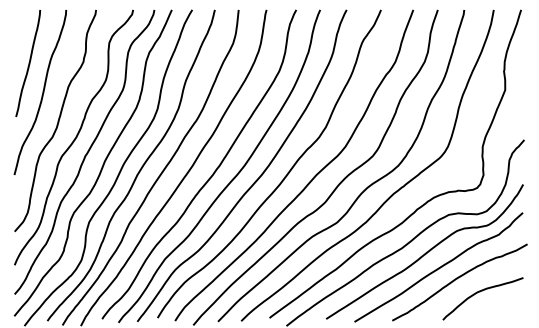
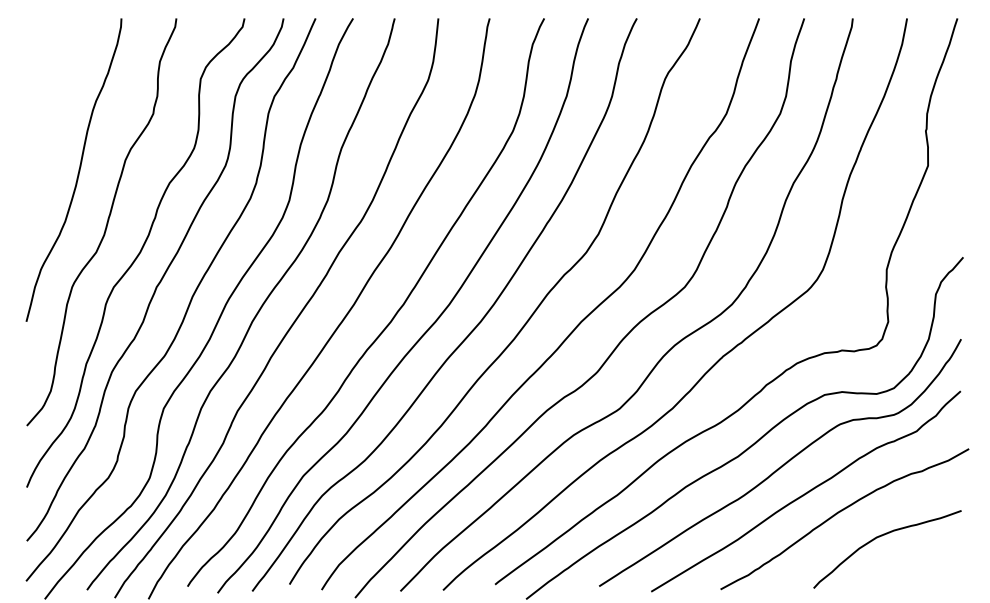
curve: (28, 63) -> (52, 116), removed

